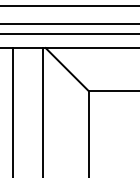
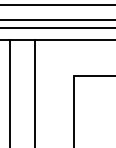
line: (66, 69) -> (55, 57), removed

